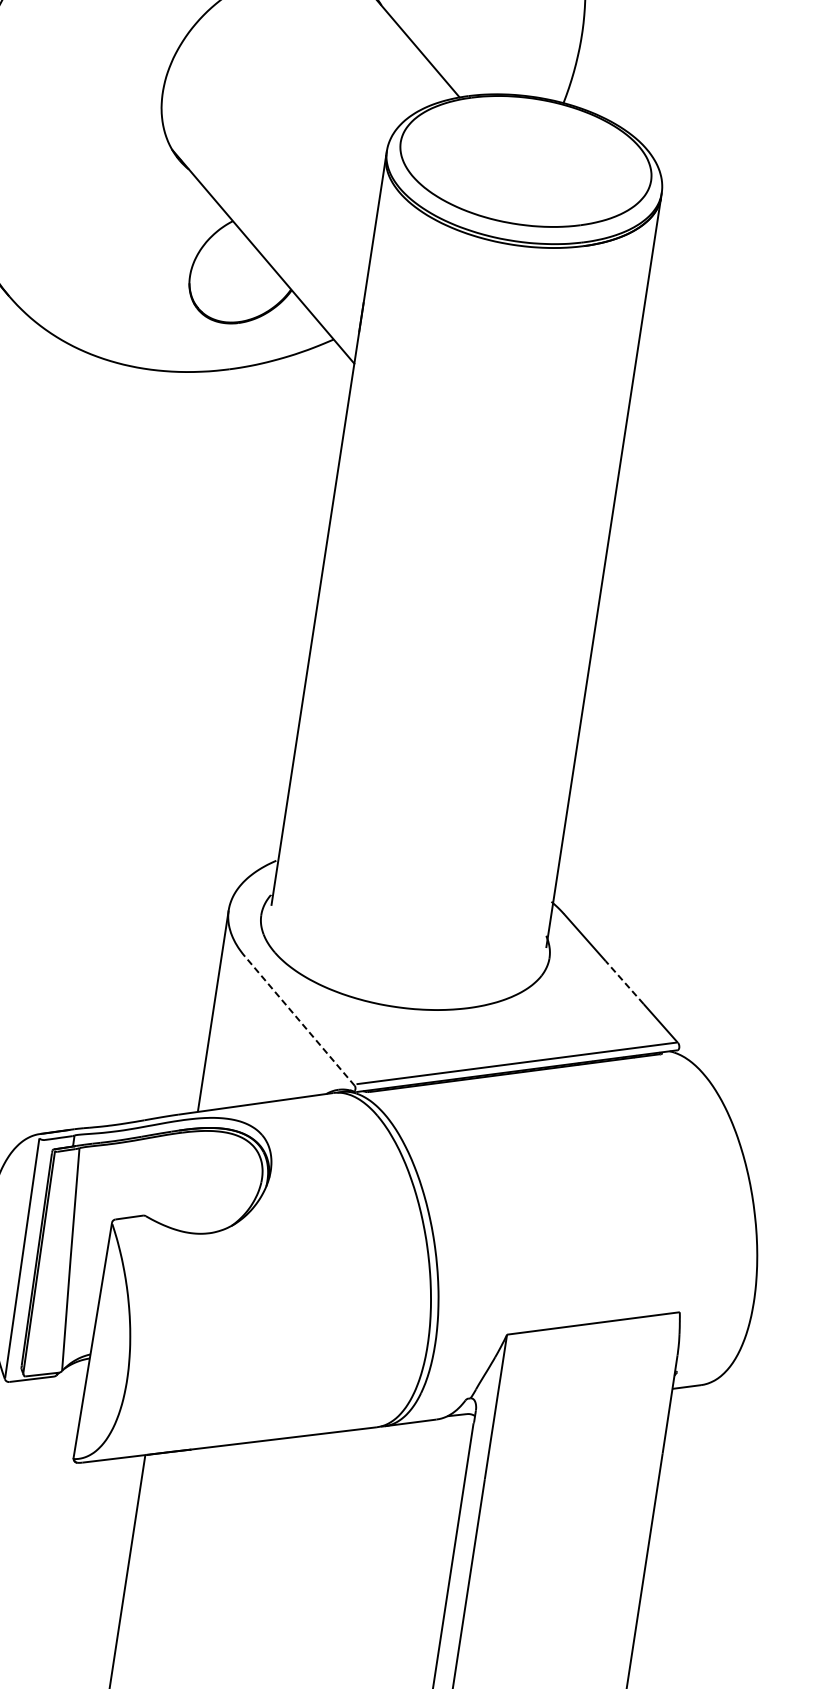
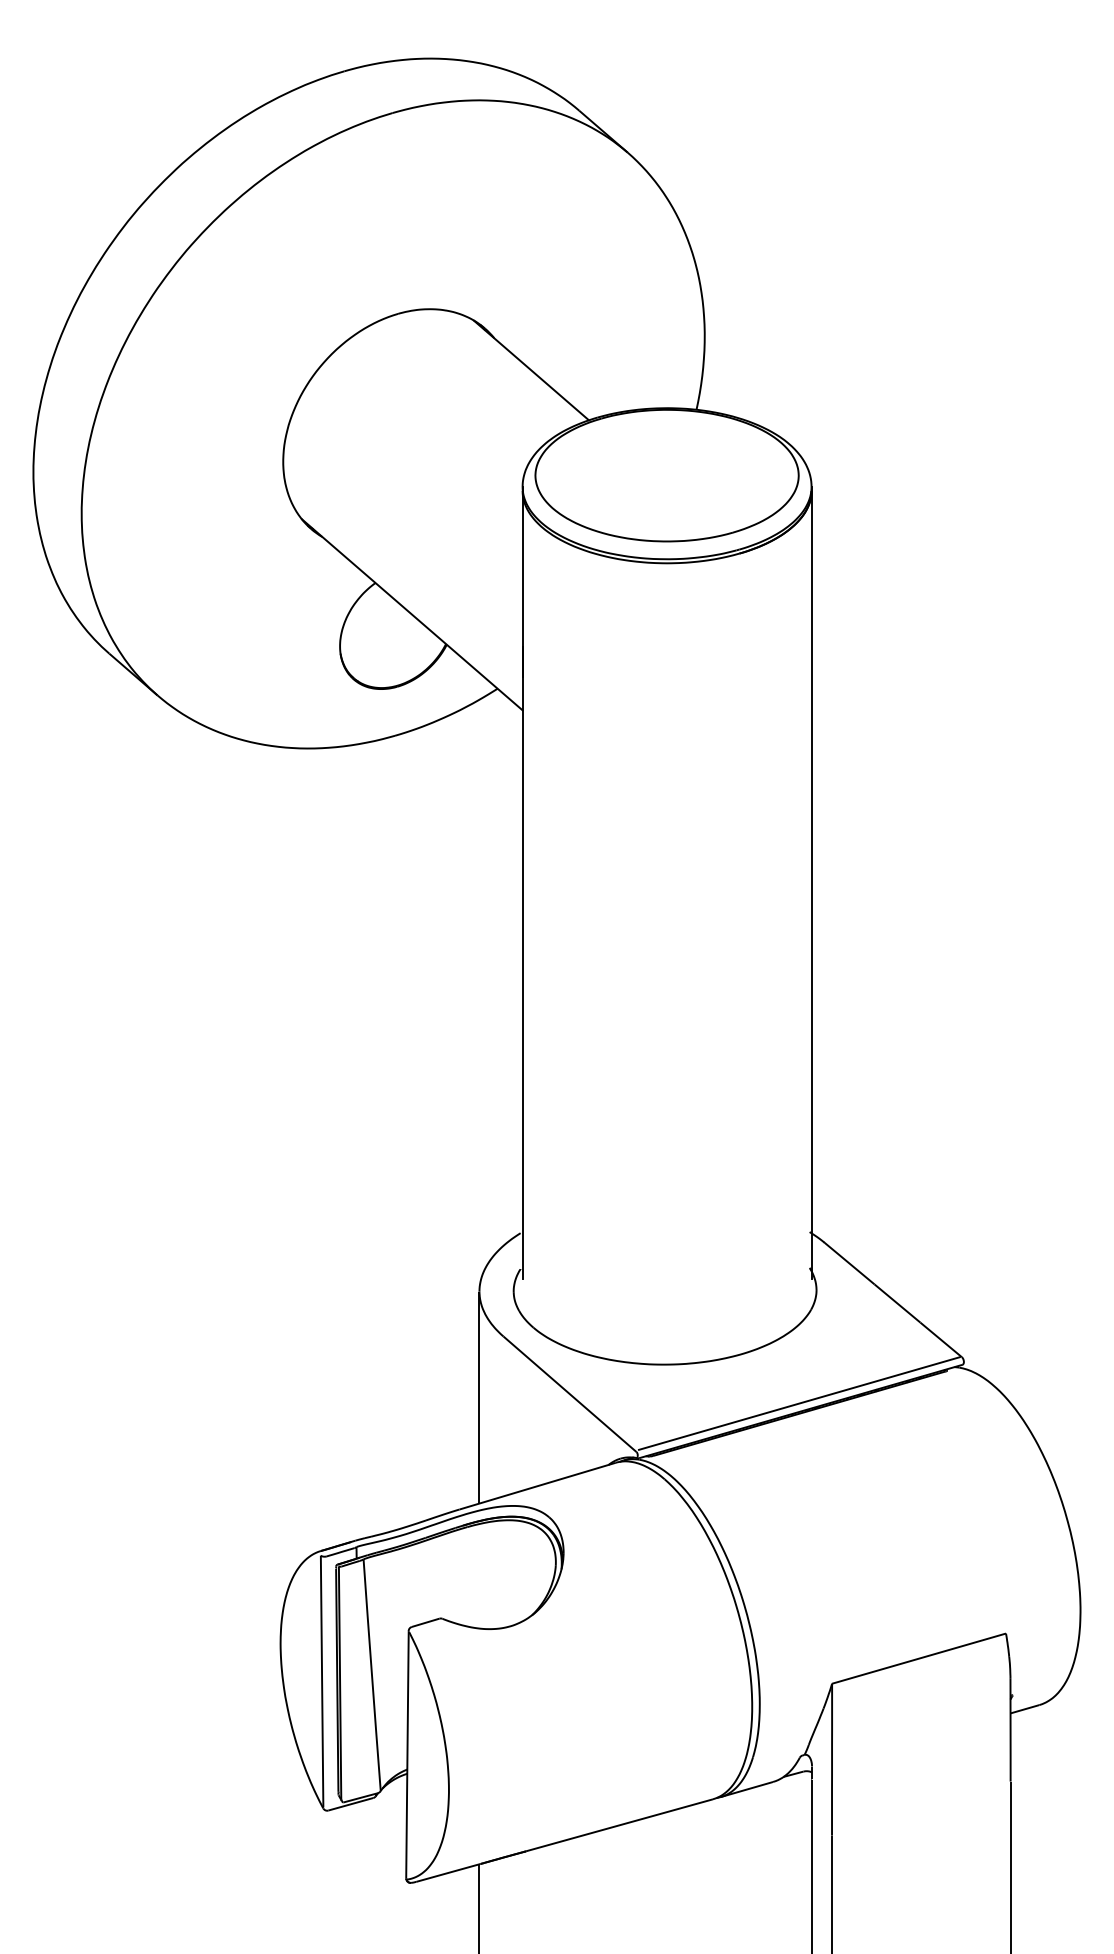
line: (624, 982) -> (897, 1303), dashed -> solid
line: (299, 1020) -> (569, 1393), dashed -> solid

